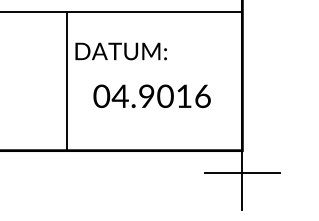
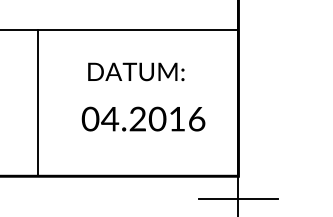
text: (120, 51) -> (135, 71), moved
line: (66, 81) -> (37, 103), moved
text: (146, 96) -> (137, 119), 04.9016 -> 04.2016

